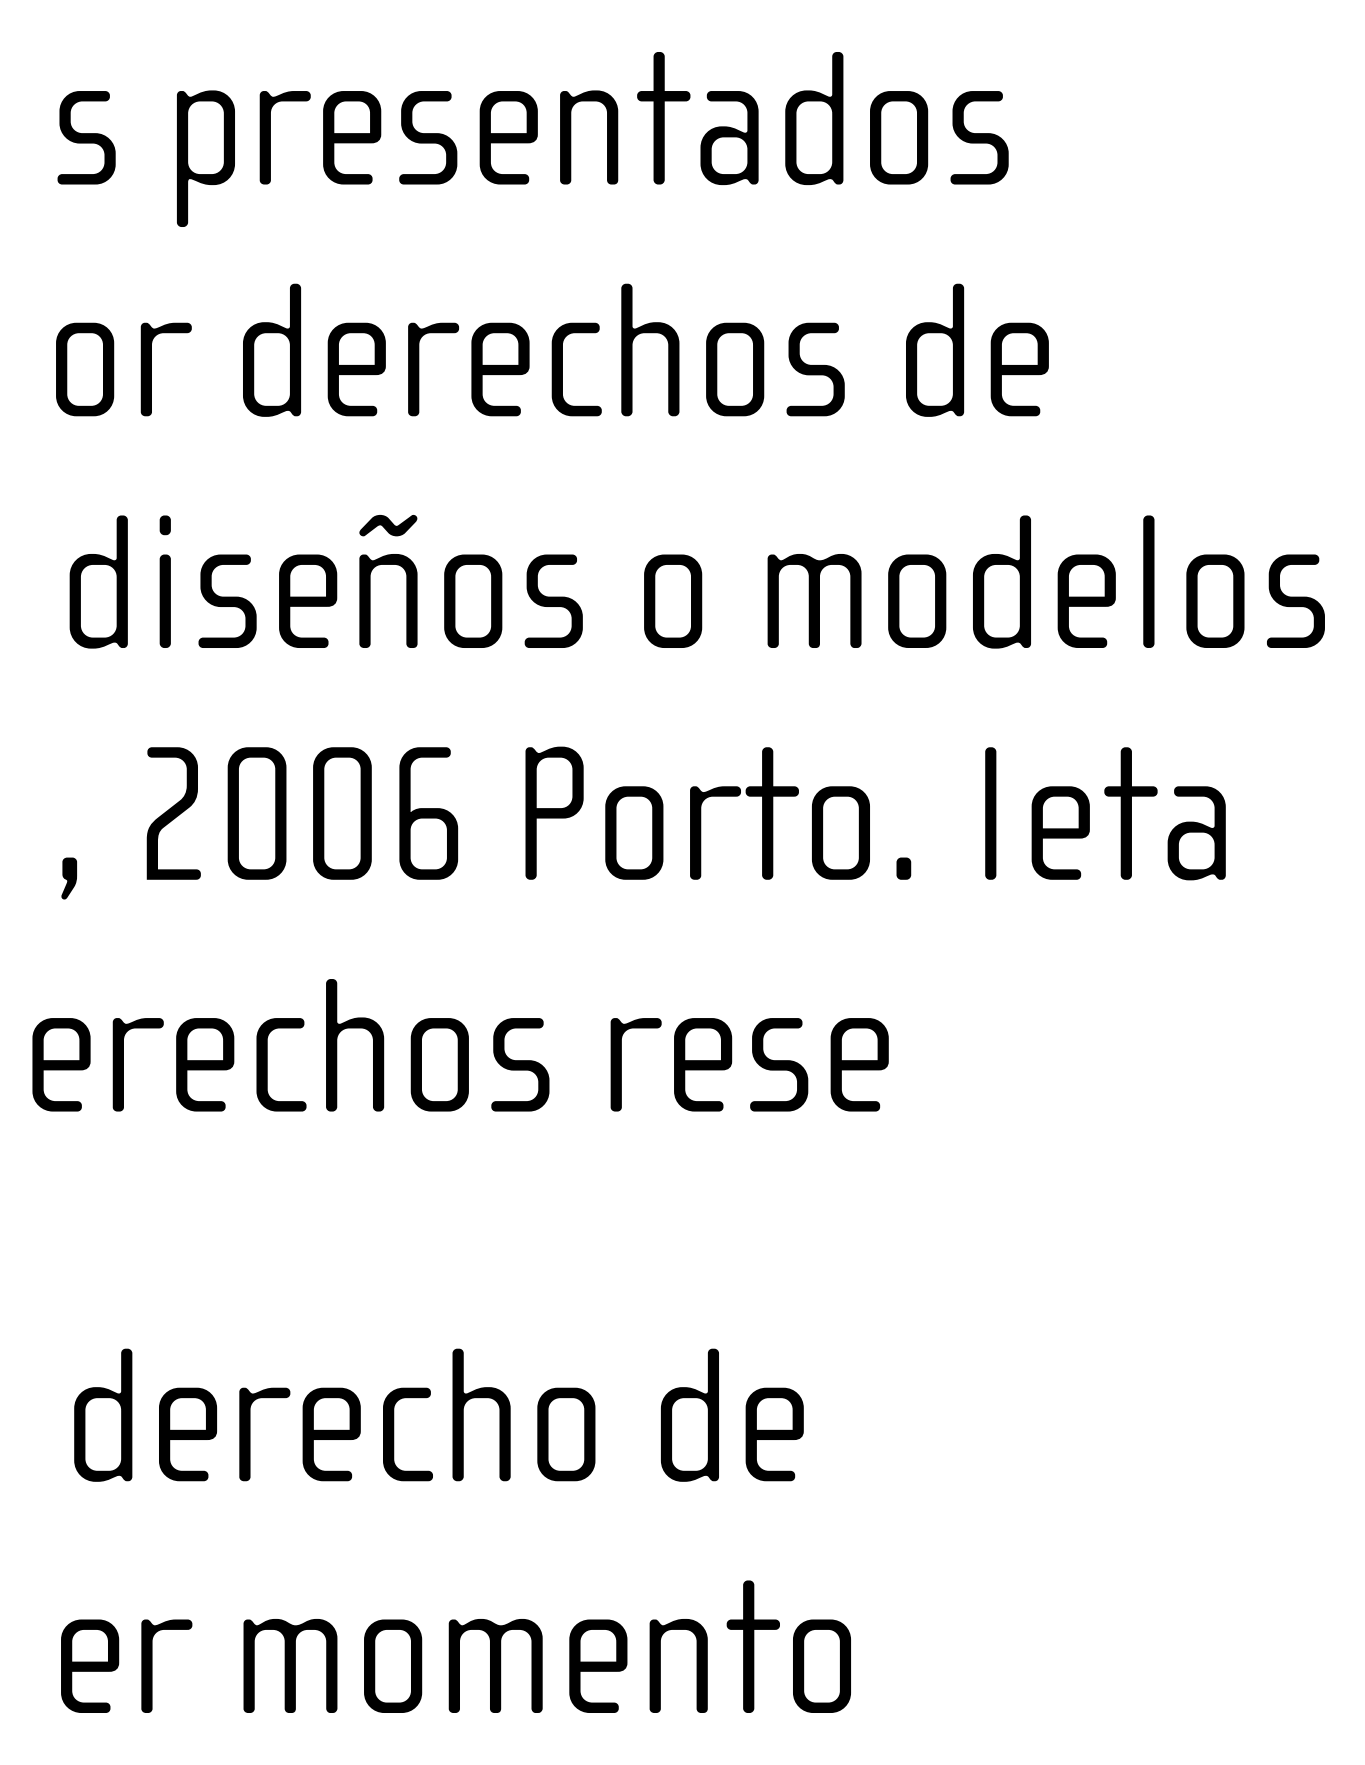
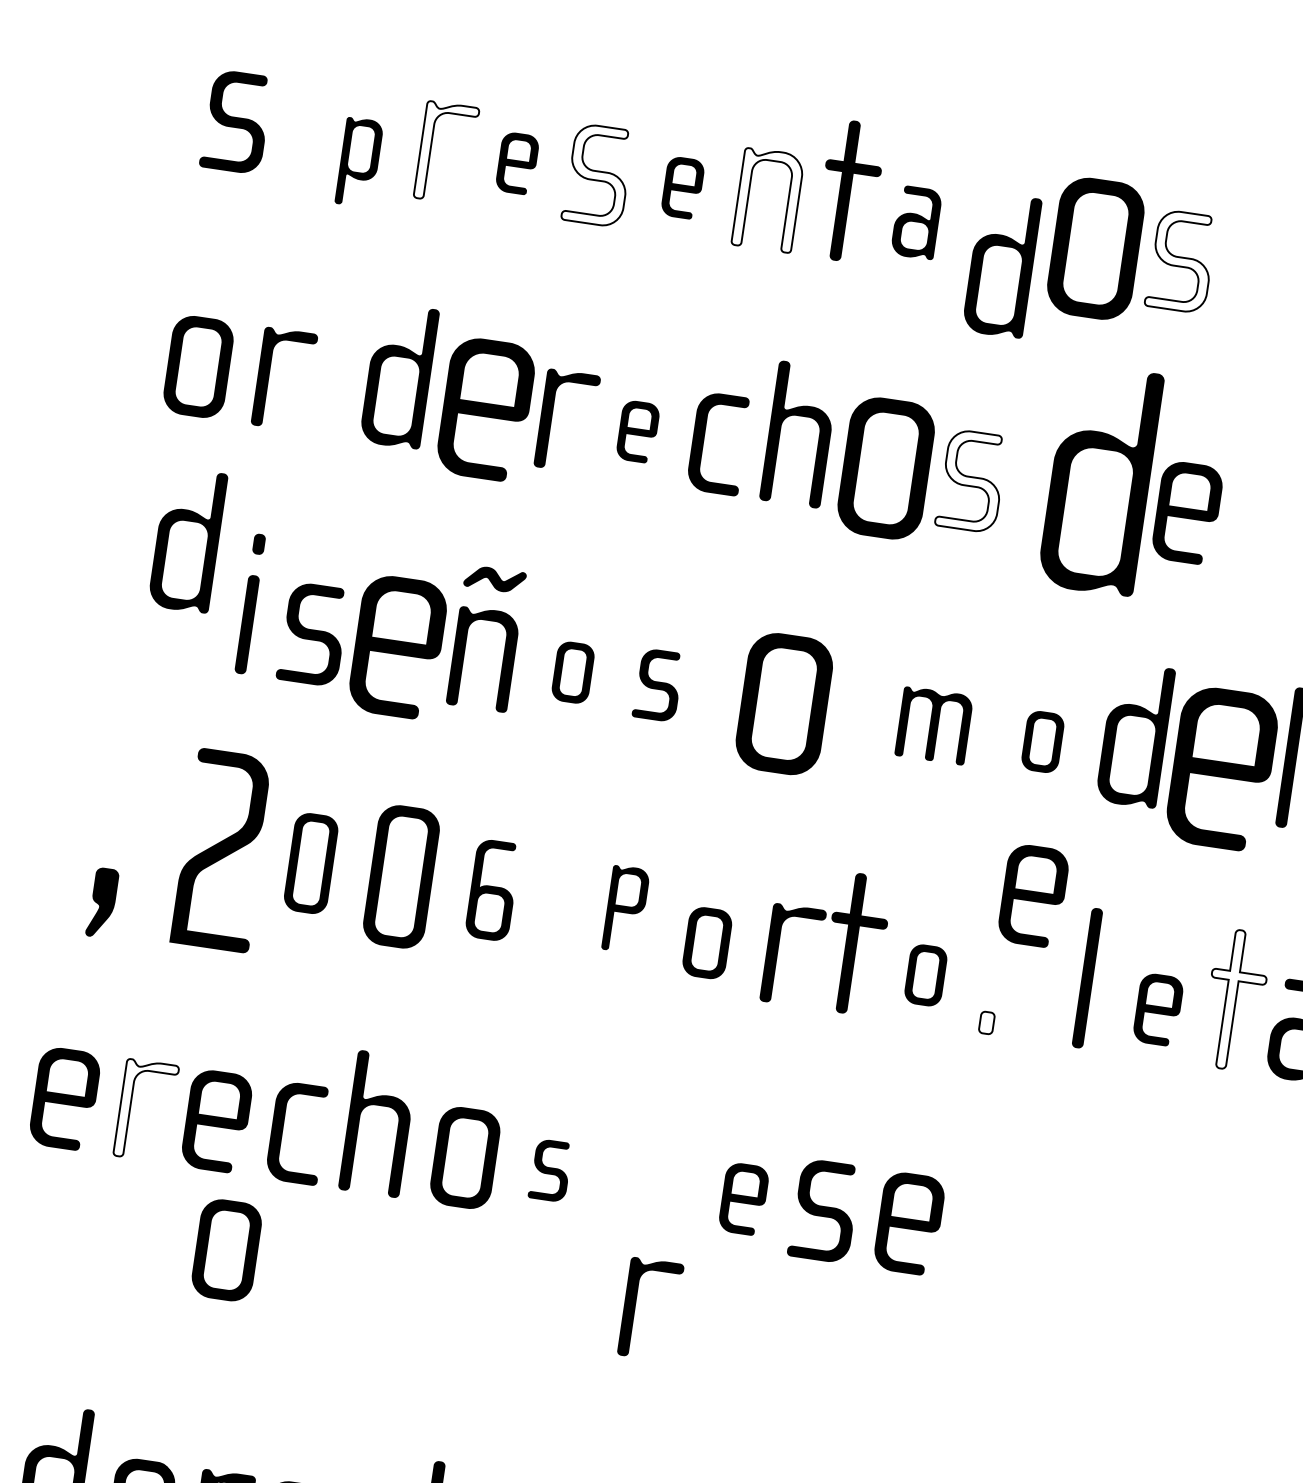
part: (814, 118) -> (1002, 265), moved
fill: (284, 137) -> (445, 152), removed
part: (352, 137) -> (517, 163), size x0.6
fill: (428, 137) -> (598, 175), removed
part: (508, 137) -> (682, 187), size x0.6
fill: (589, 137) -> (768, 200), removed
part: (729, 137) -> (916, 222), size x0.7
part: (899, 137) -> (1096, 248), size x1.4
fill: (979, 137) -> (1181, 261), removed
part: (205, 158) -> (358, 162), size x0.6
part: (935, 349) -> (1101, 478), size x1.6
part: (356, 369) -> (485, 409), size x1.4
part: (500, 369) -> (638, 431), size x0.6
part: (735, 369) -> (886, 468), size x1.4
fill: (815, 369) -> (971, 481), removed
part: (98, 581) -> (187, 539), moved
part: (308, 600) -> (398, 646), size x1.4
part: (473, 600) -> (573, 672), size x0.6
part: (553, 600) -> (658, 684), size x0.7
part: (673, 600) -> (785, 703), size x1.4
part: (814, 600) -> (934, 725), size x0.7
part: (917, 600) -> (1043, 741), size x0.6
part: (1086, 600) -> (1222, 767), size x1.6
part: (929, 744) -> (1033, 895), added
part: (554, 812) -> (626, 908), size x0.6
part: (173, 813) -> (222, 850), size x1.4
part: (256, 813) -> (310, 863), size x0.7
part: (428, 813) -> (492, 890), size x0.7
fill: (1130, 813) -> (1235, 1000), removed
part: (634, 832) -> (707, 942), size x0.7
part: (840, 832) -> (925, 974), size x0.6
part: (1060, 832) -> (1158, 1009), size x0.7
fill: (903, 868) -> (986, 1022), removed
part: (68, 878) -> (101, 902), size x1.6
fill: (137, 1064) -> (145, 1110), removed
part: (520, 1064) -> (550, 1170), size x0.6
part: (621, 1064) -> (635, 1307), moved
part: (703, 1064) -> (744, 1198), size x0.7
part: (231, 1182) -> (226, 1249), added

